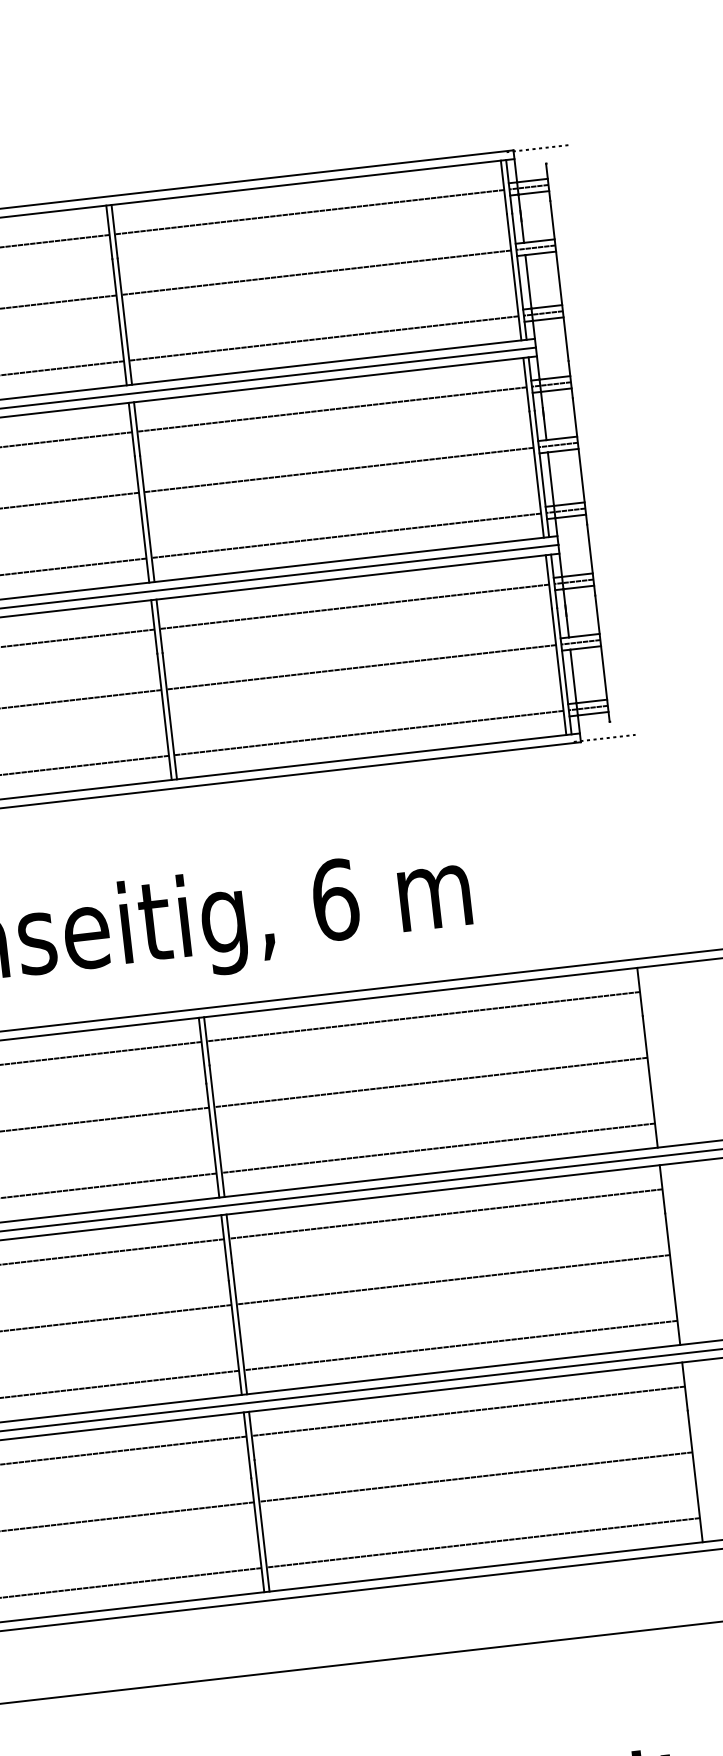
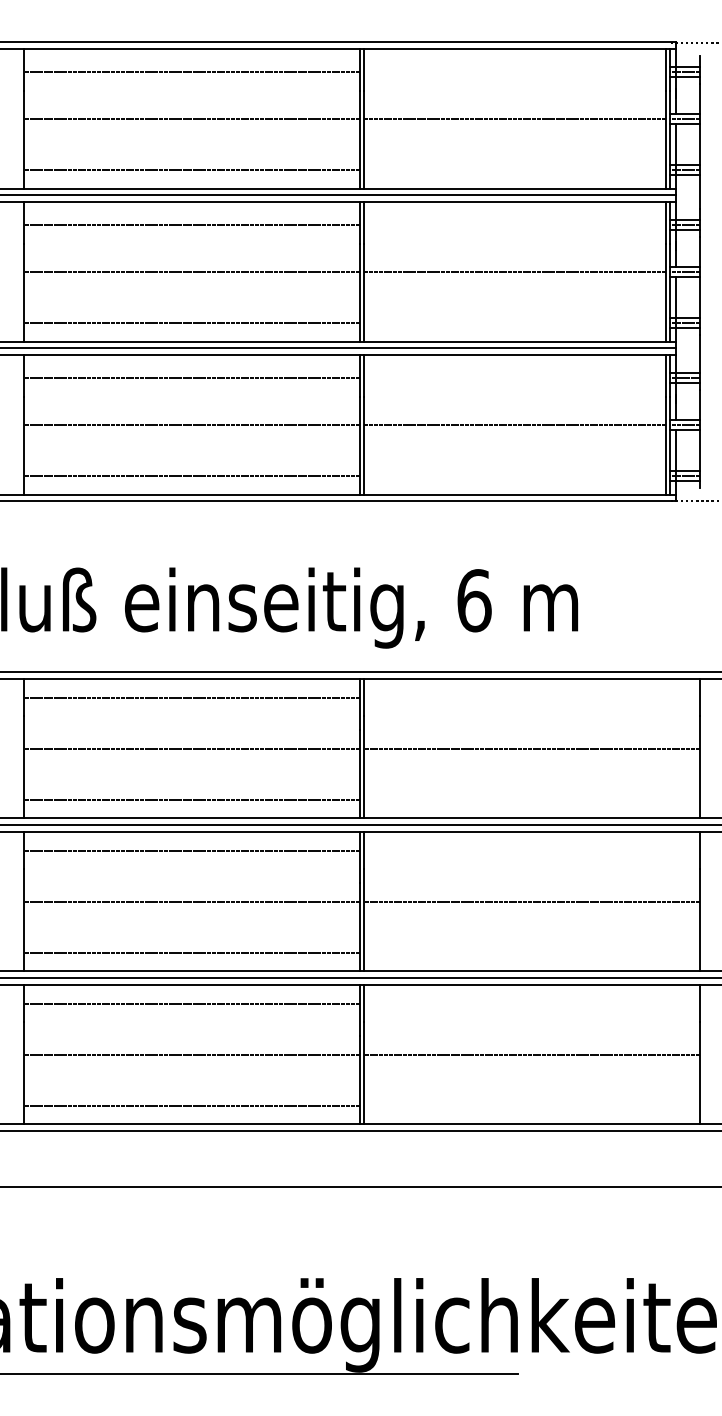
line: (309, 212) -> (514, 72), removed
line: (323, 337) -> (514, 169), removed
line: (331, 410) -> (514, 225), removed
line: (346, 535) -> (514, 322), removed
line: (354, 606) -> (514, 377), removed
line: (368, 732) -> (514, 475), removed
line: (423, 1016) -> (531, 697), removed
line: (438, 1148) -> (531, 799), removed
line: (445, 1213) -> (531, 850), removed
line: (460, 1345) -> (531, 952), removed
line: (468, 1411) -> (531, 1003), removed
line: (483, 1542) -> (531, 1105), removed

